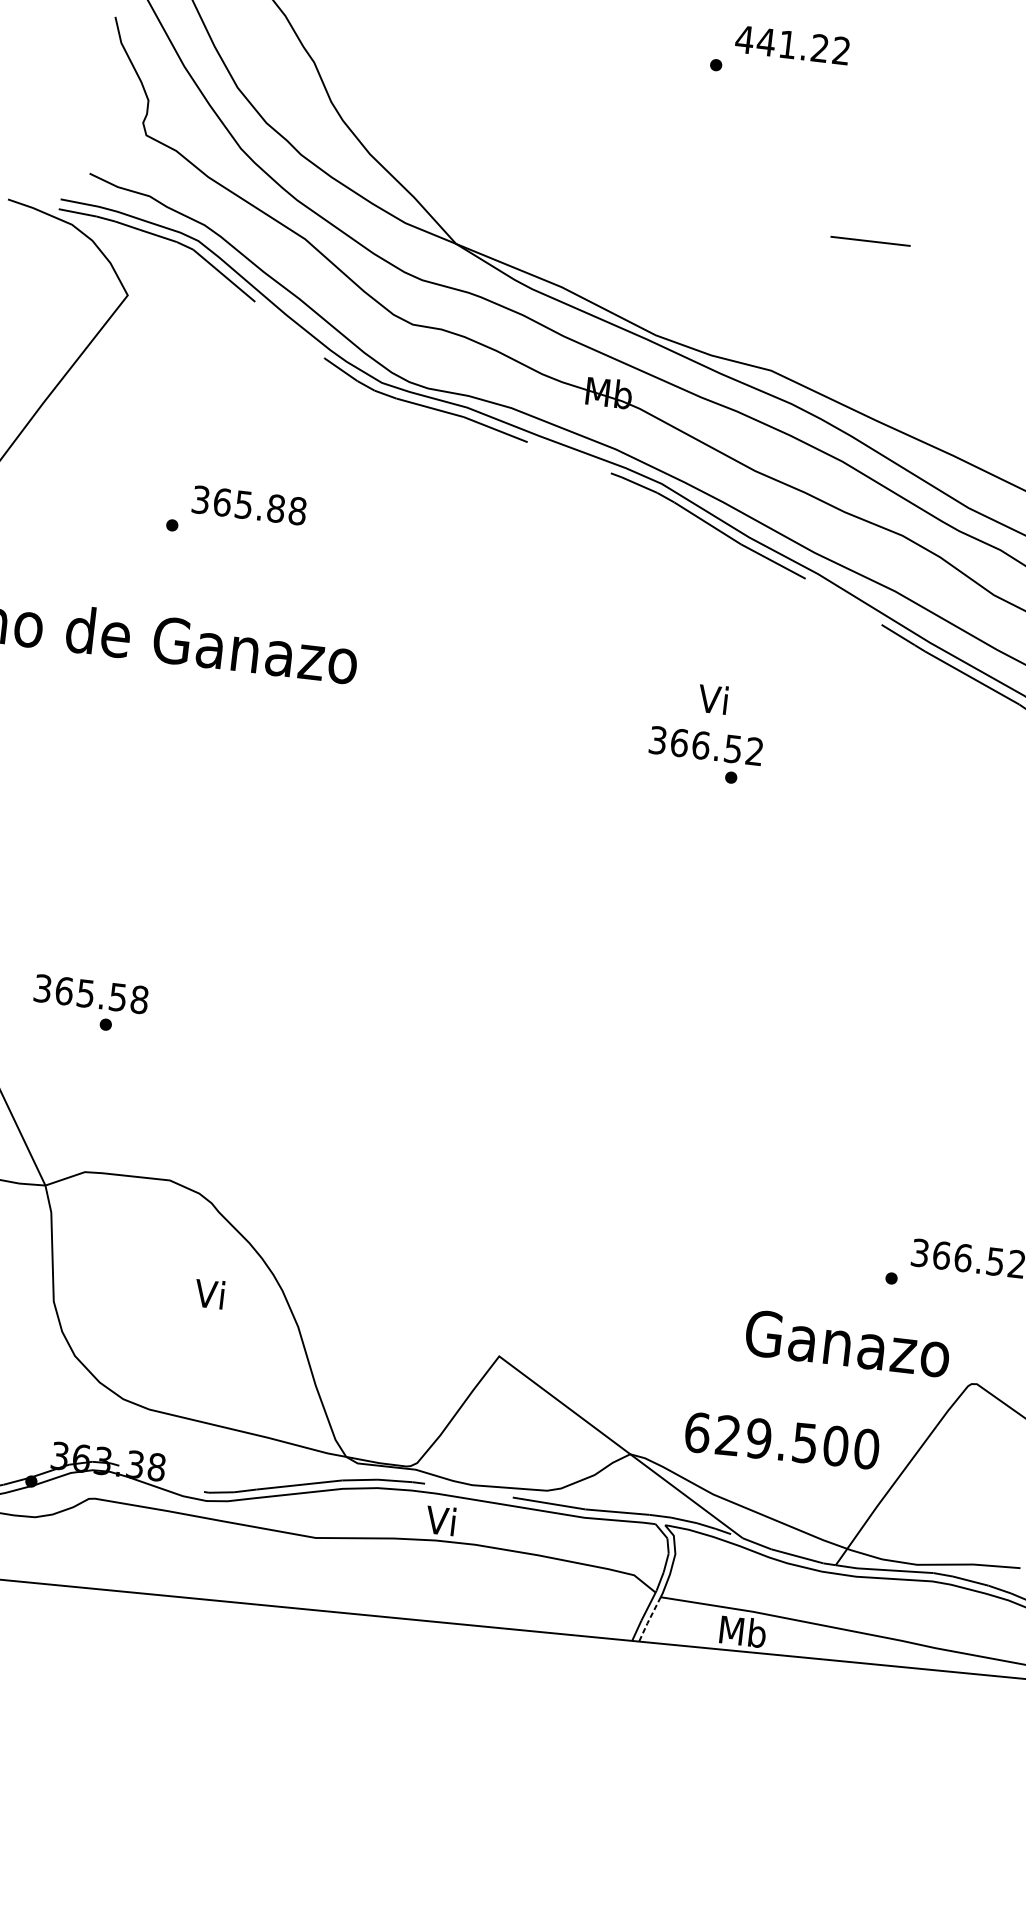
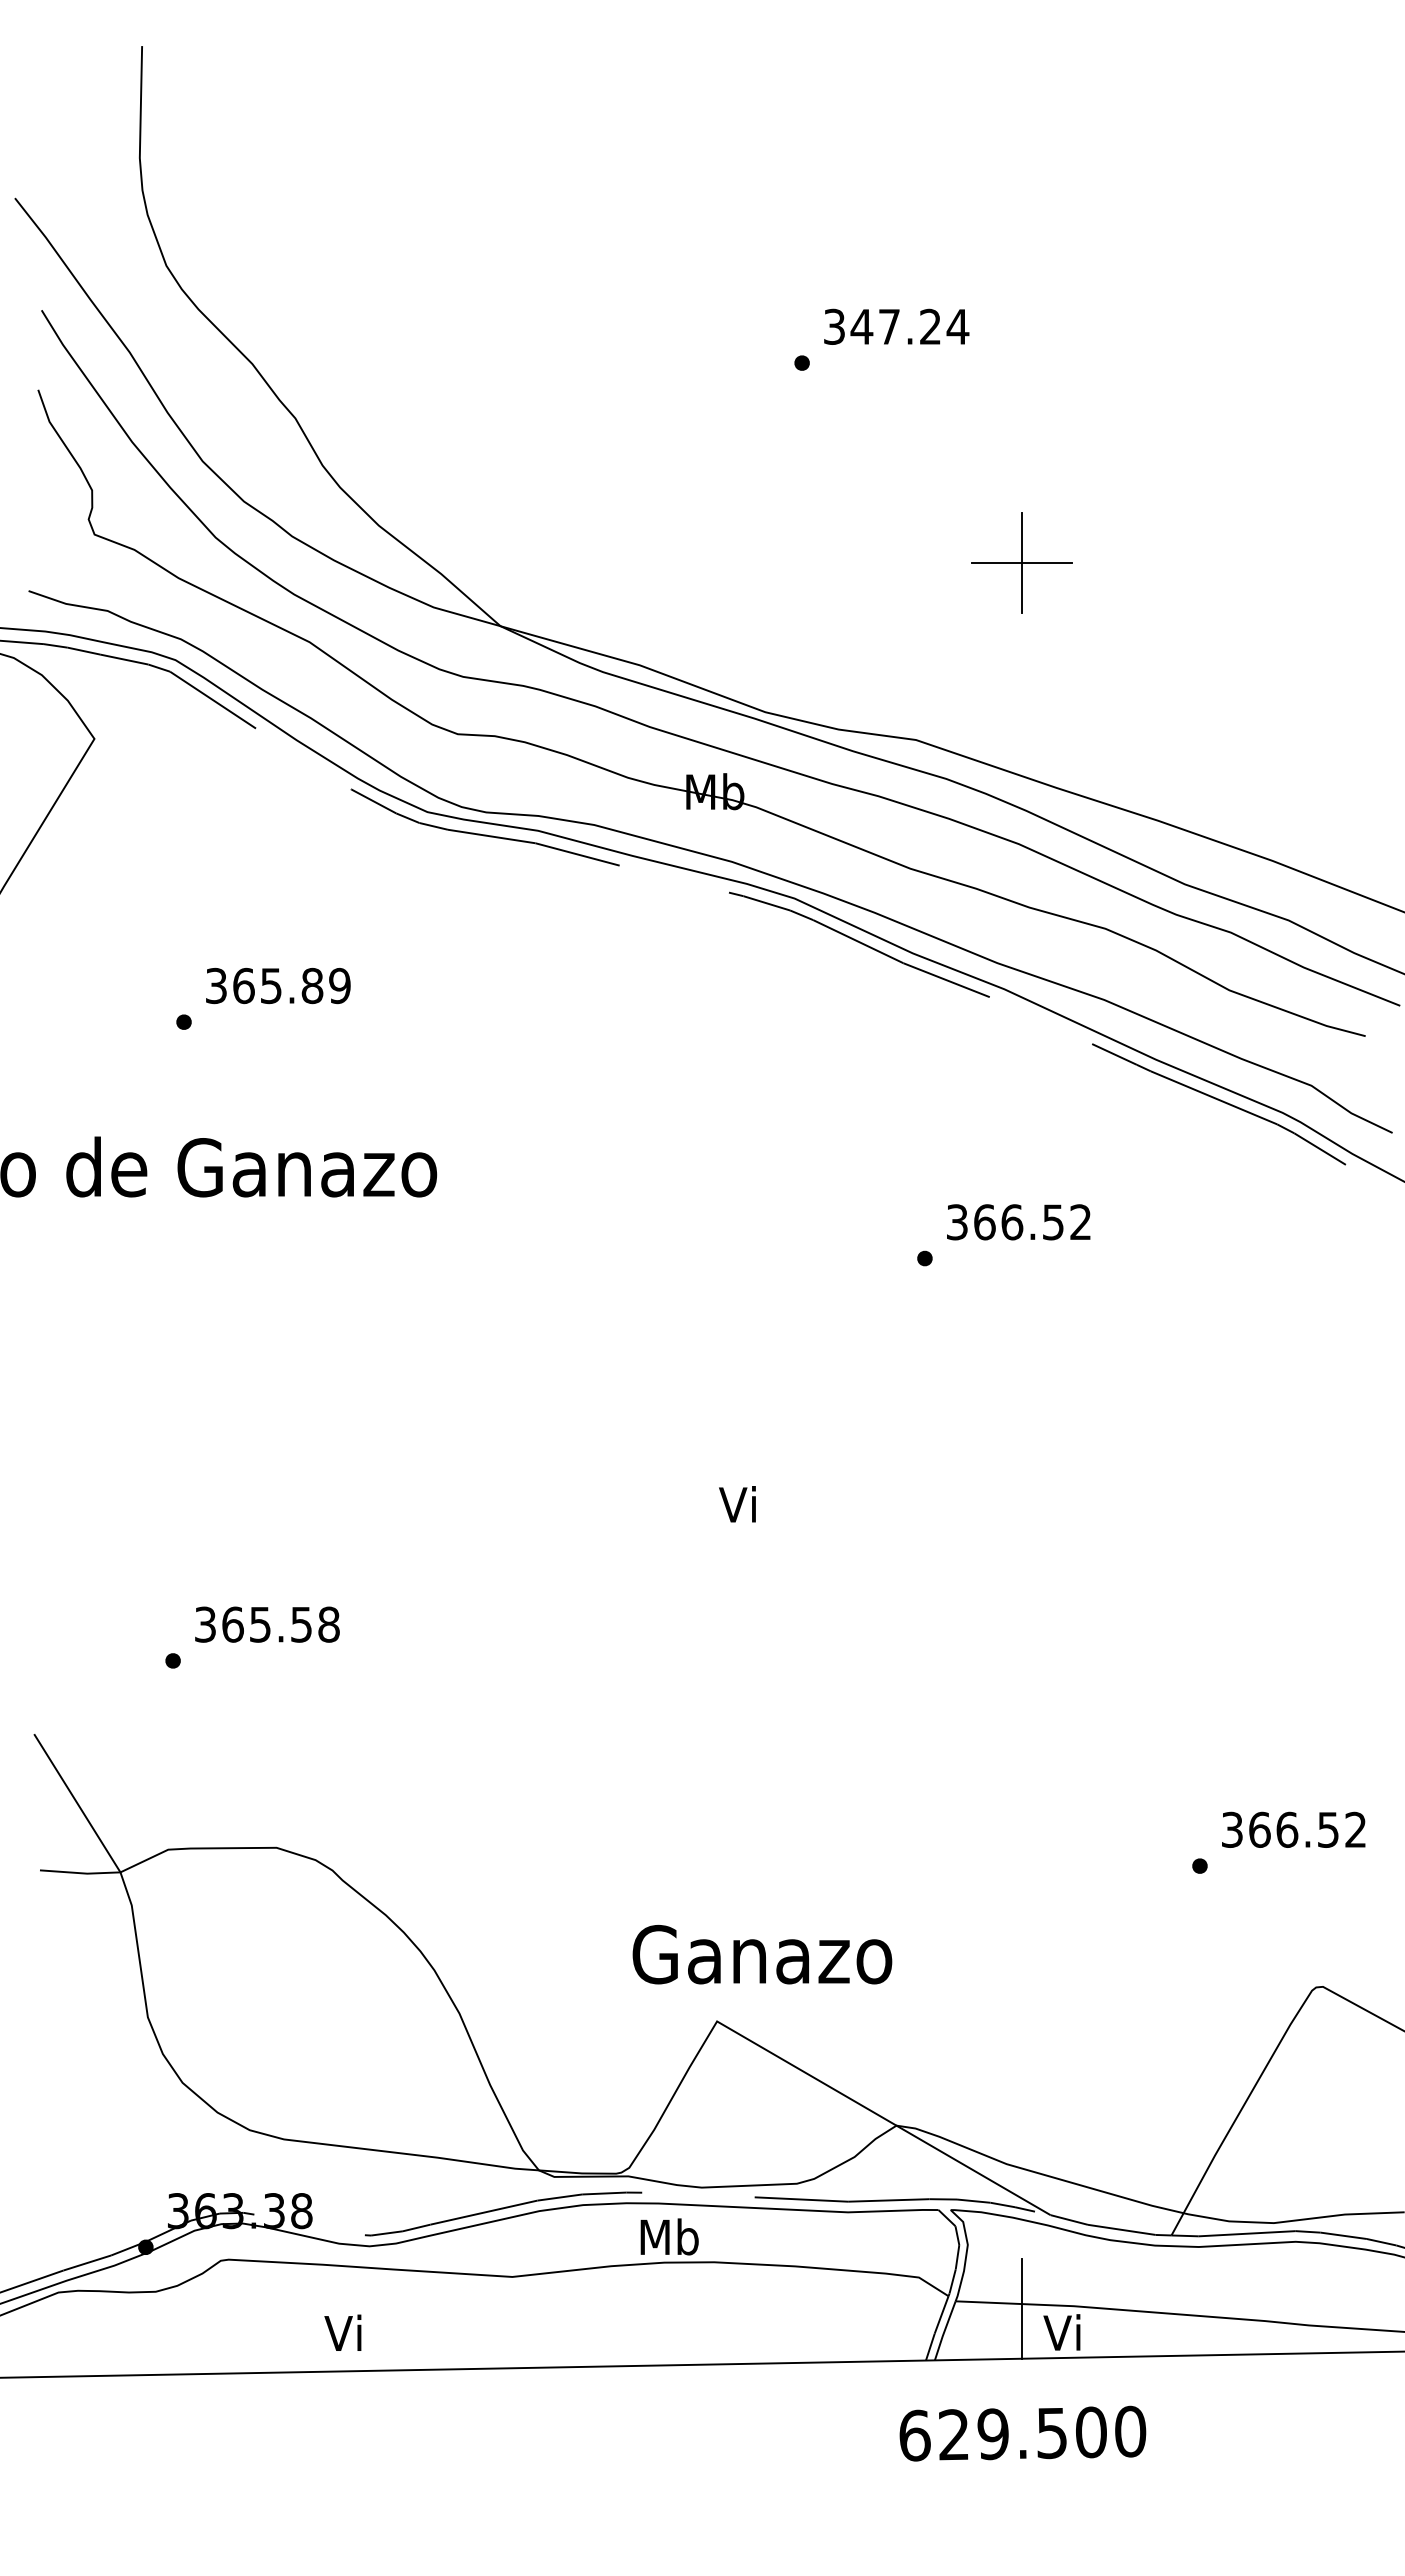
text: (793, 45) -> (896, 326), 441.22 -> 347.24
line: (870, 241) -> (1022, 562), added
text: (297, 511) -> (339, 986), 365.88 -> 365.89
text: (712, 699) -> (737, 1504), moved
text: (705, 746) -> (1018, 1222), moved
text: (91, 994) -> (267, 1624), moved
text: (209, 1293) -> (342, 2332), moved
text: (847, 1343) -> (762, 1954), moved
text: (781, 1440) -> (1022, 2433), moved
text: (442, 1520) -> (669, 2236), Vi -> Mb
line: (712, 1608) -> (1022, 2308), added
line: (649, 1619) -> (944, 2331), dashed -> solid
text: (743, 1631) -> (1064, 2332), Mb -> Vi

